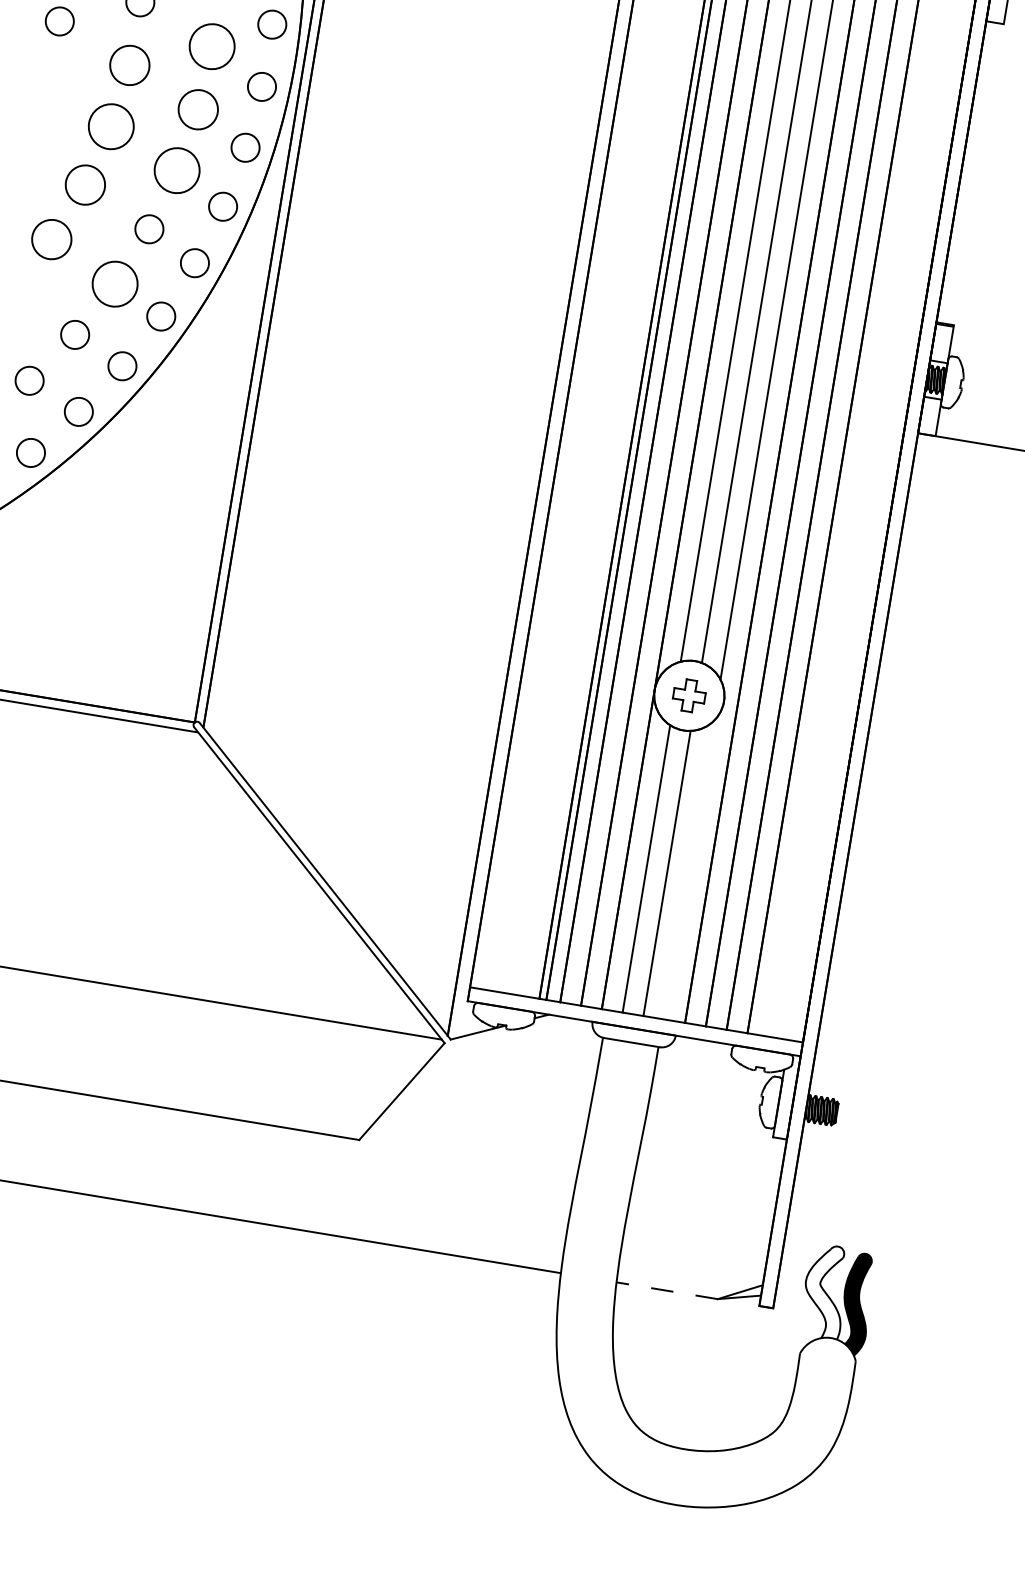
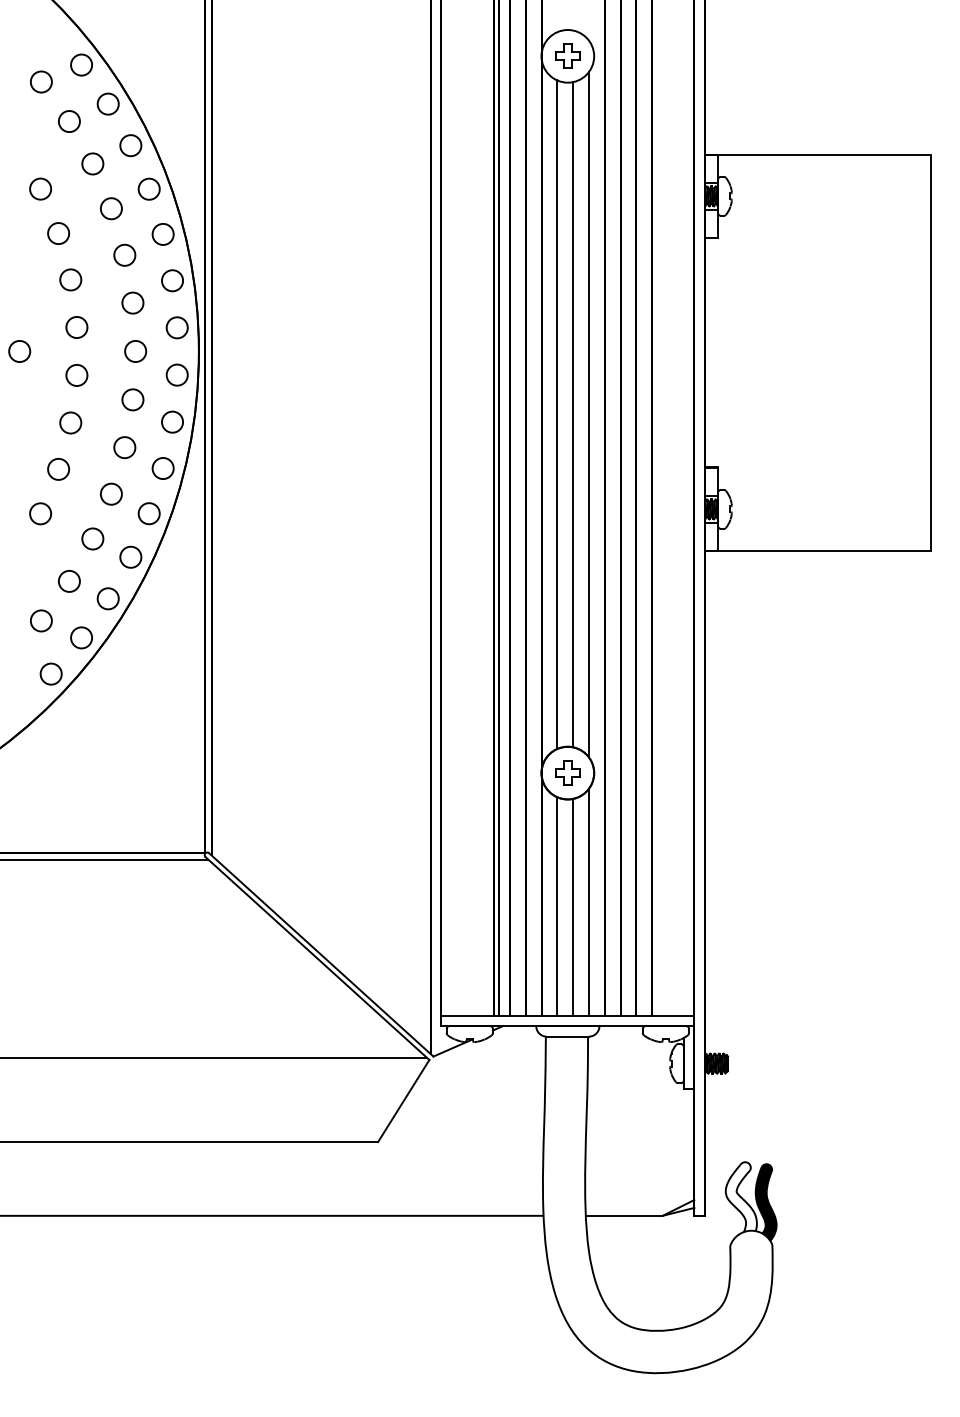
circle: (212, 46) -> (135, 351), size x0.62
circle: (129, 65) -> (76, 375), size x0.71
circle: (197, 109) -> (132, 399), size x0.71
circle: (111, 126) -> (70, 422), size x0.62
circle: (176, 170) -> (124, 447), size x0.62
circle: (85, 185) -> (58, 469), size x0.71
circle: (51, 239) -> (40, 513), size x0.71
circle: (114, 283) -> (92, 538), size x0.62
line: (688, 869) -> (588, 901), added
line: (666, 1290) -> (623, 1215), dashed -> solid

